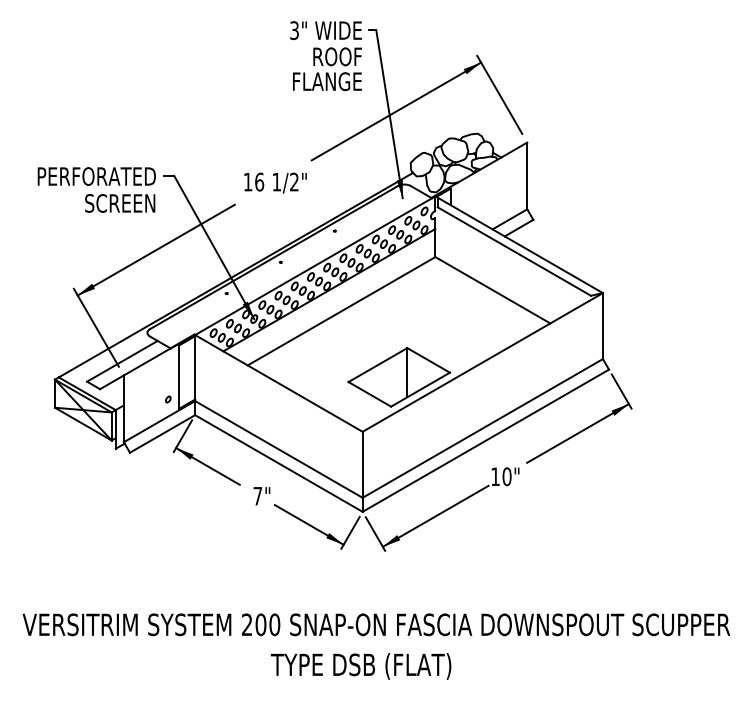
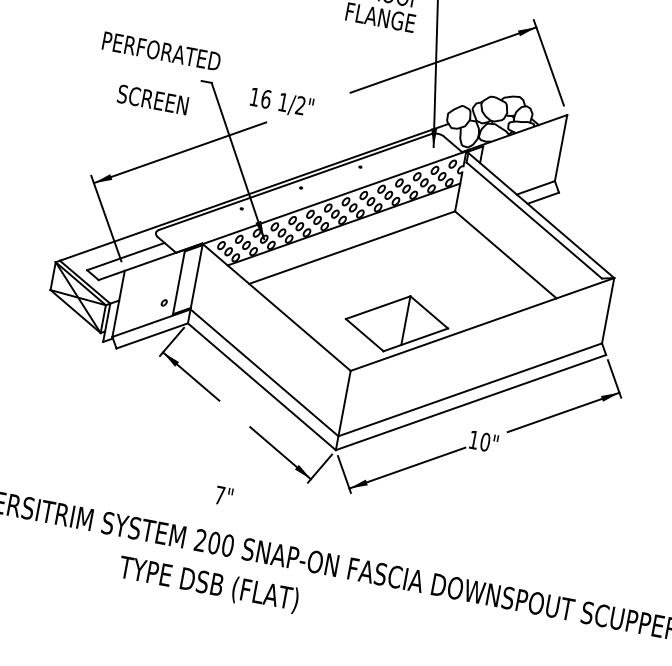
text: (96, 176) -> (161, 51), moved
text: (275, 182) -> (281, 102), moved
text: (261, 496) -> (223, 496), moved
text: (360, 666) -> (208, 584), moved

